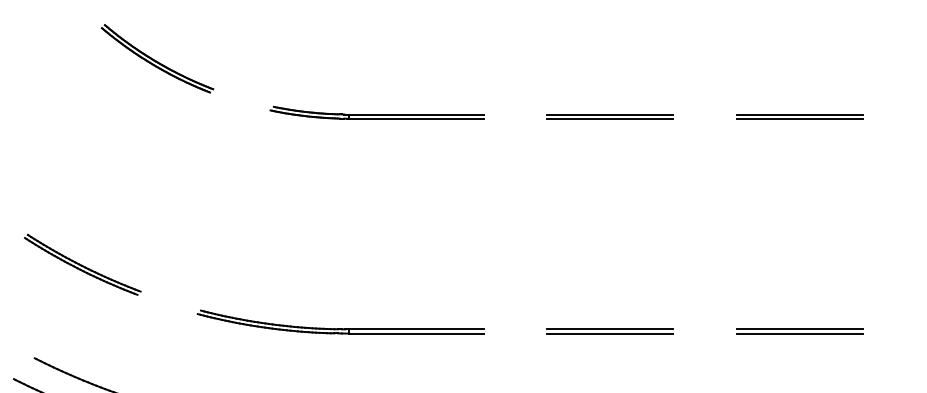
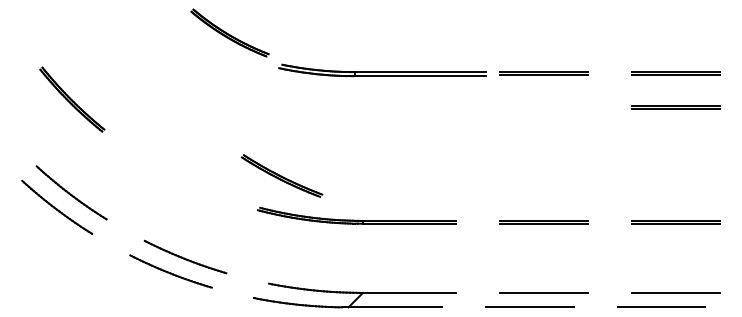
part: (375, 112) -> (381, 70), size x1.4
line: (799, 164) -> (675, 106), added
part: (81, 264) -> (281, 175), moved

